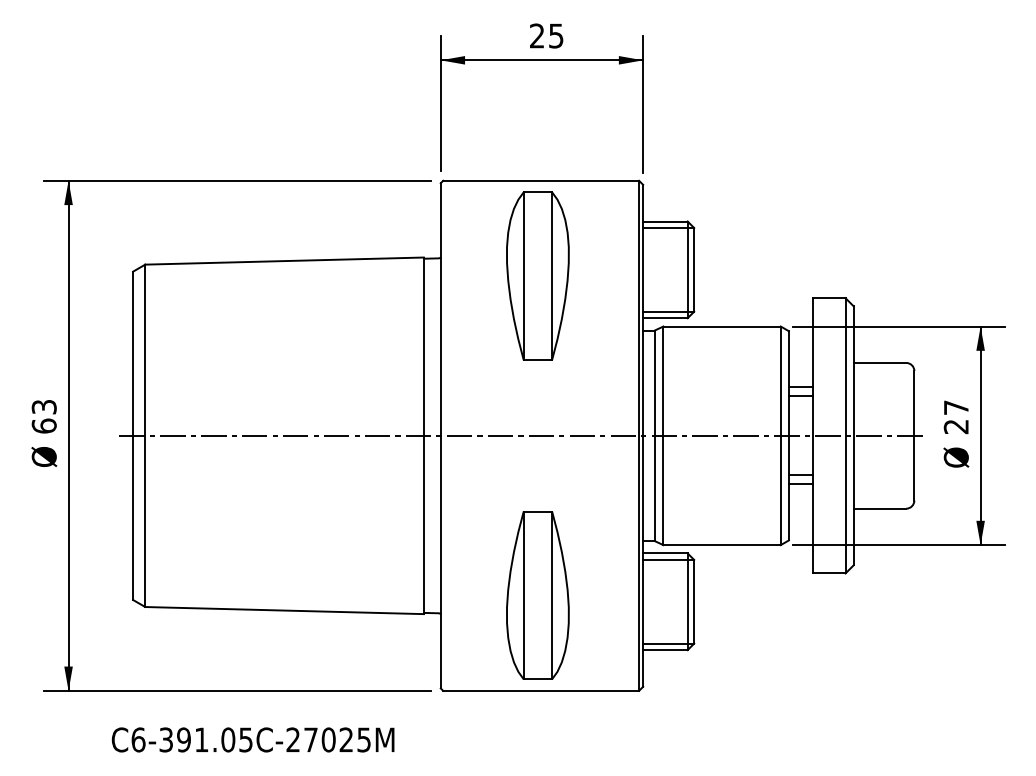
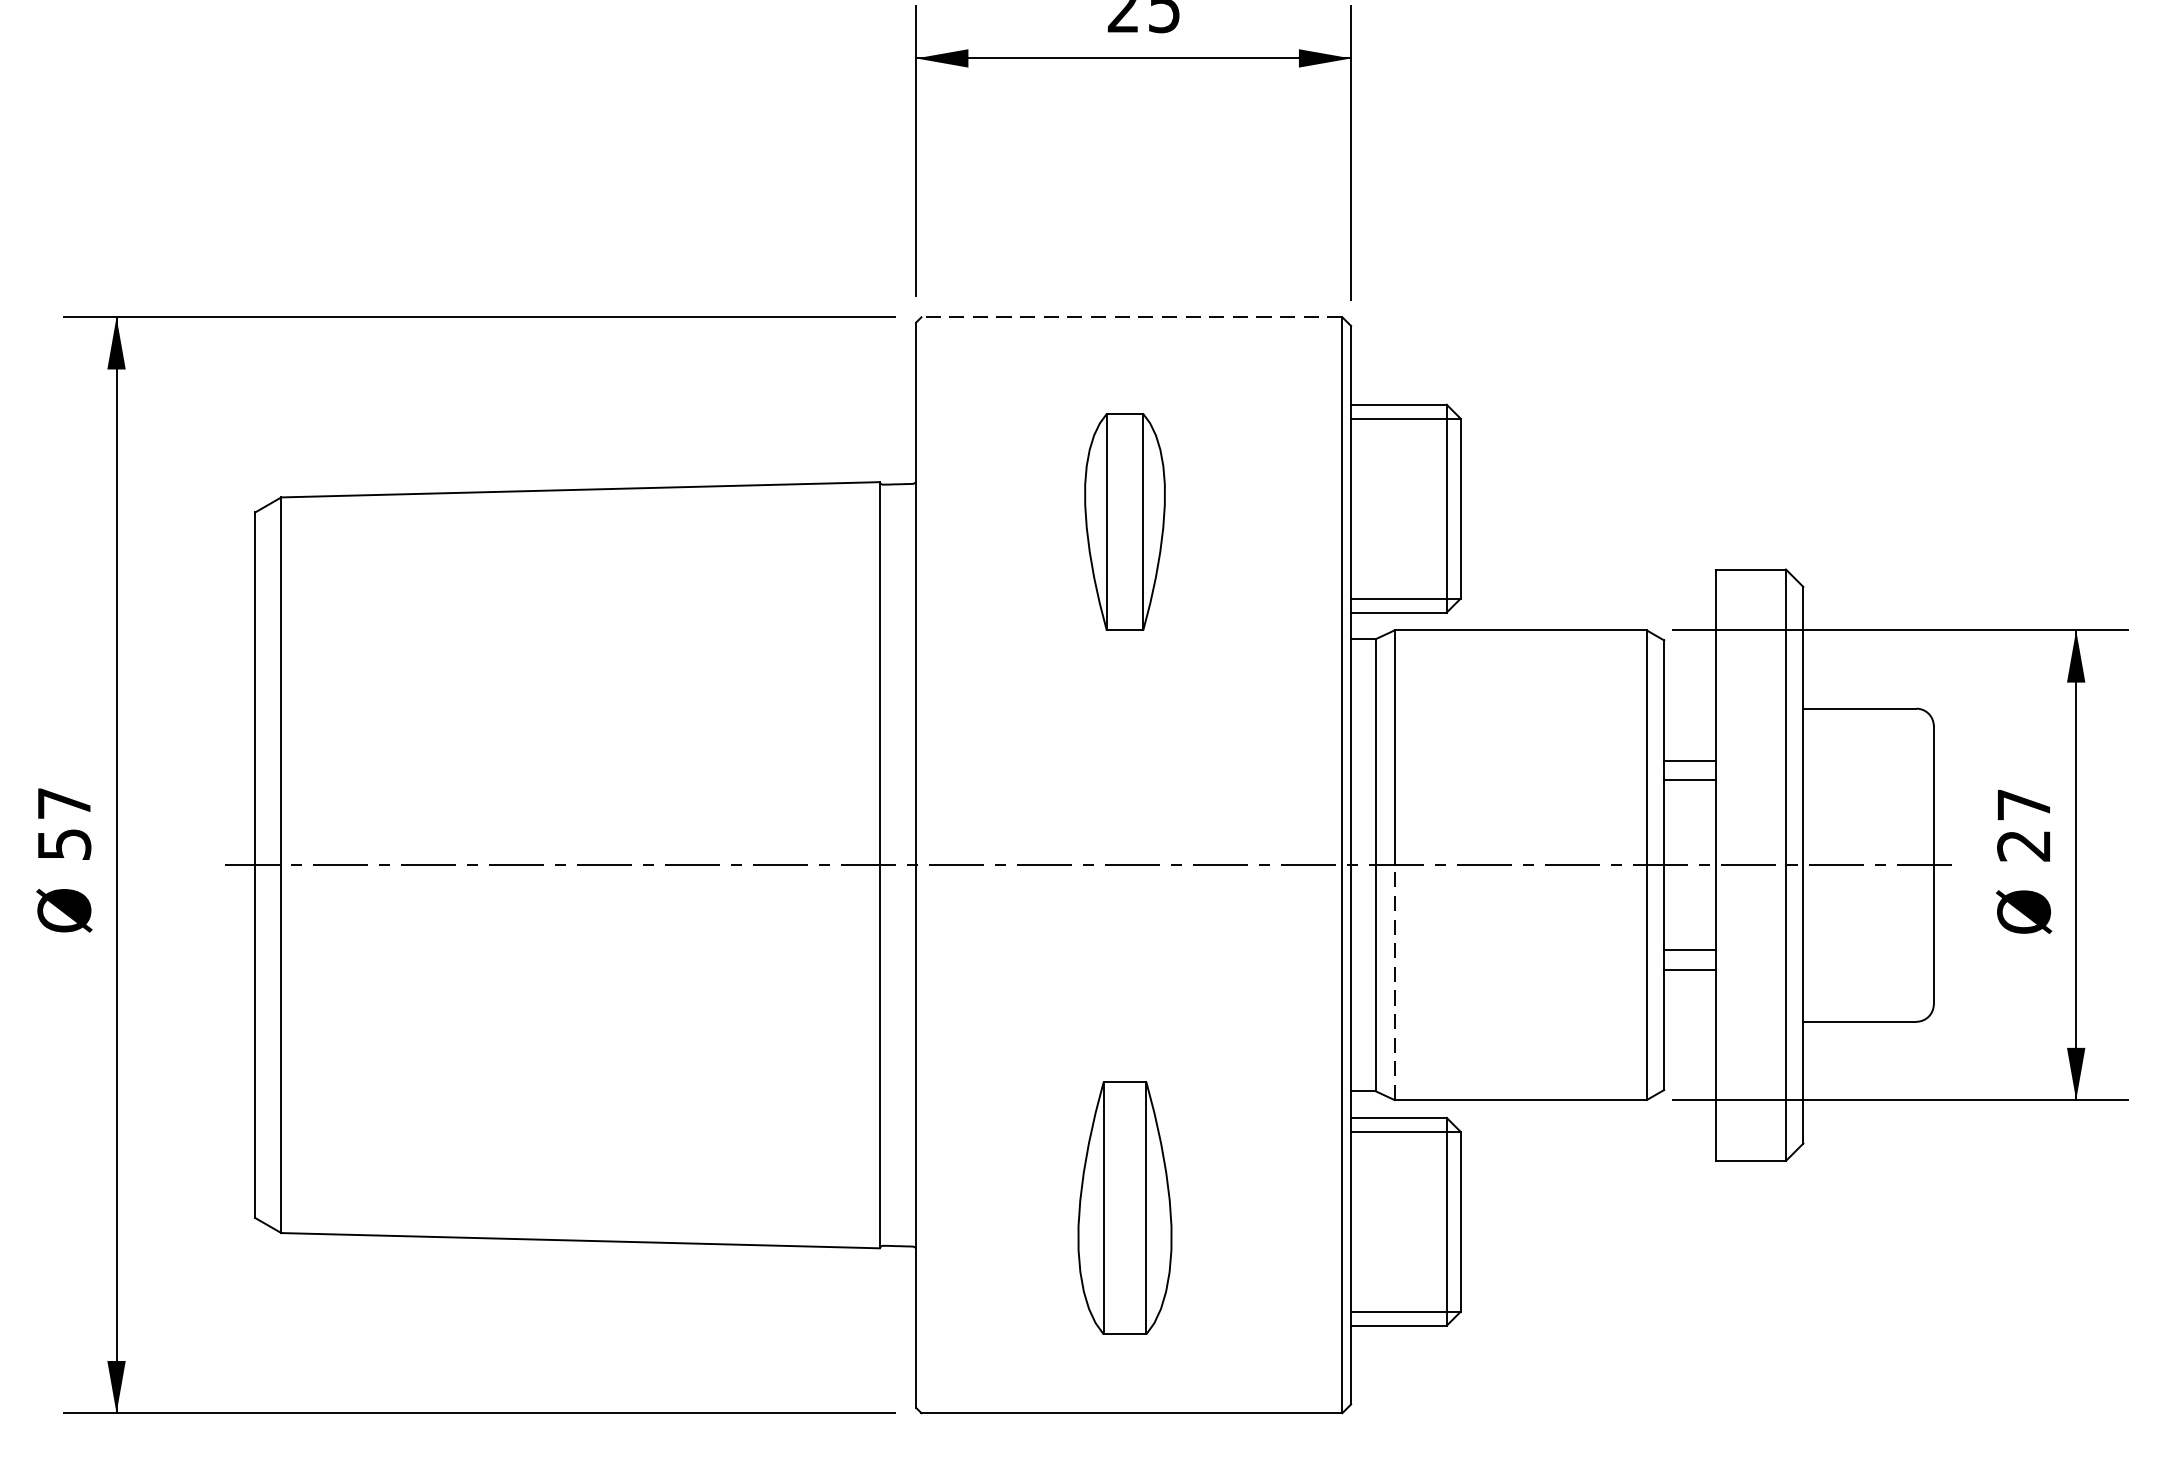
line: (541, 180) -> (1132, 316), solid -> dashed
part: (537, 275) -> (1124, 520), size x0.6
text: (43, 416) -> (62, 823), 63 -> 57
line: (663, 490) -> (1394, 982), solid -> dashed
part: (537, 595) -> (1124, 1208), size x0.7

